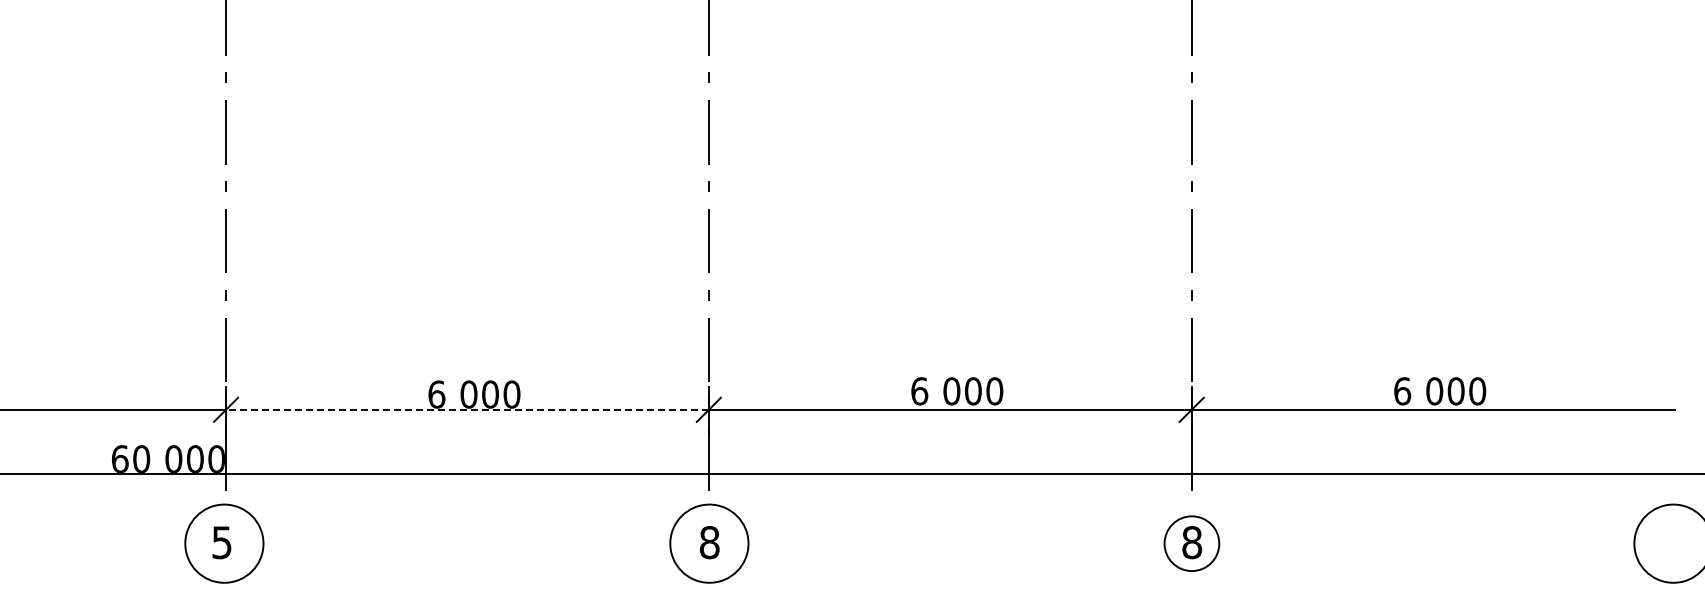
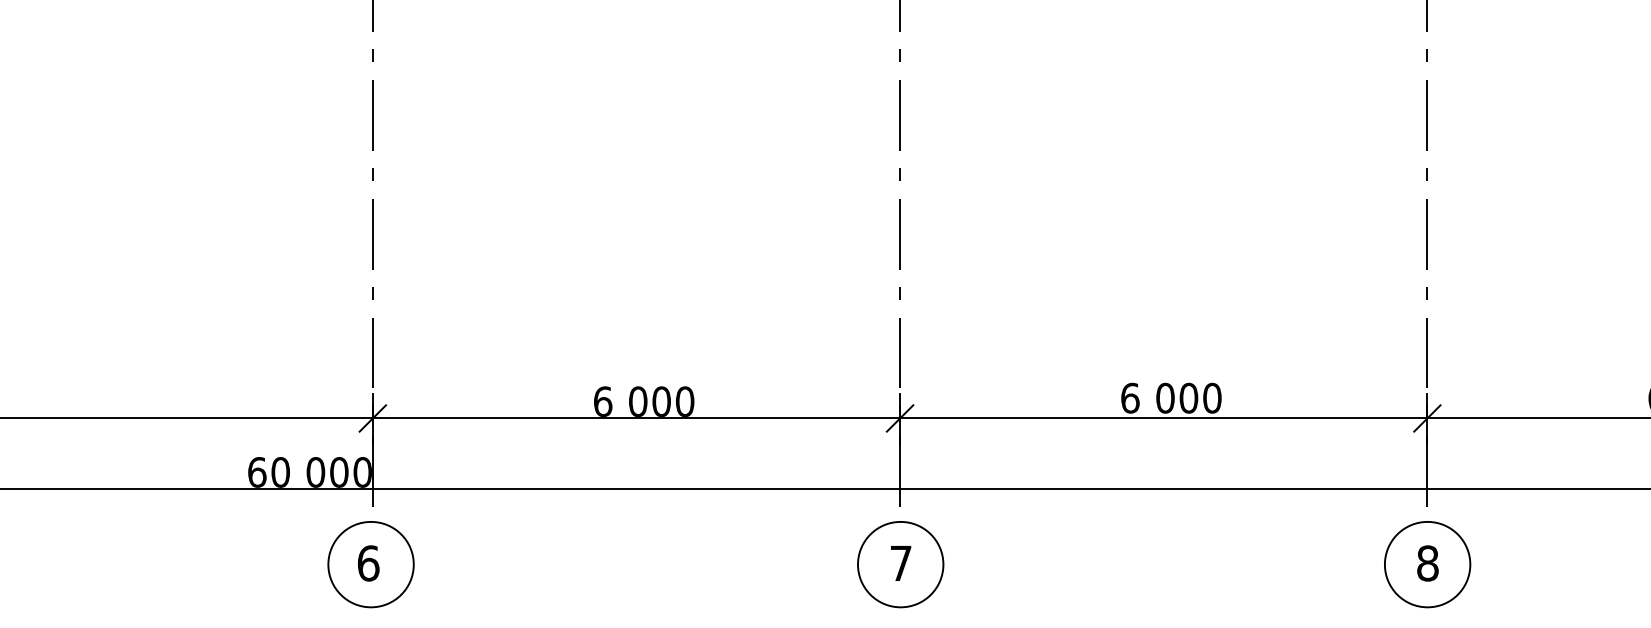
line: (466, 409) -> (635, 418), dashed -> solid
text: (222, 542) -> (369, 563), 5 -> 6
text: (709, 542) -> (900, 563), 8 -> 7
circle: (1191, 543) -> (1427, 564), size x1.43

